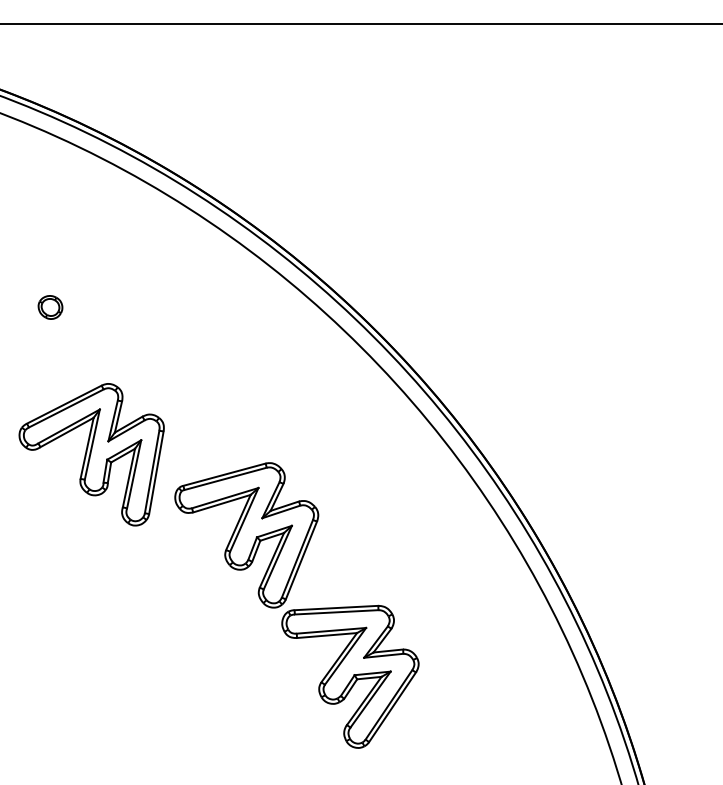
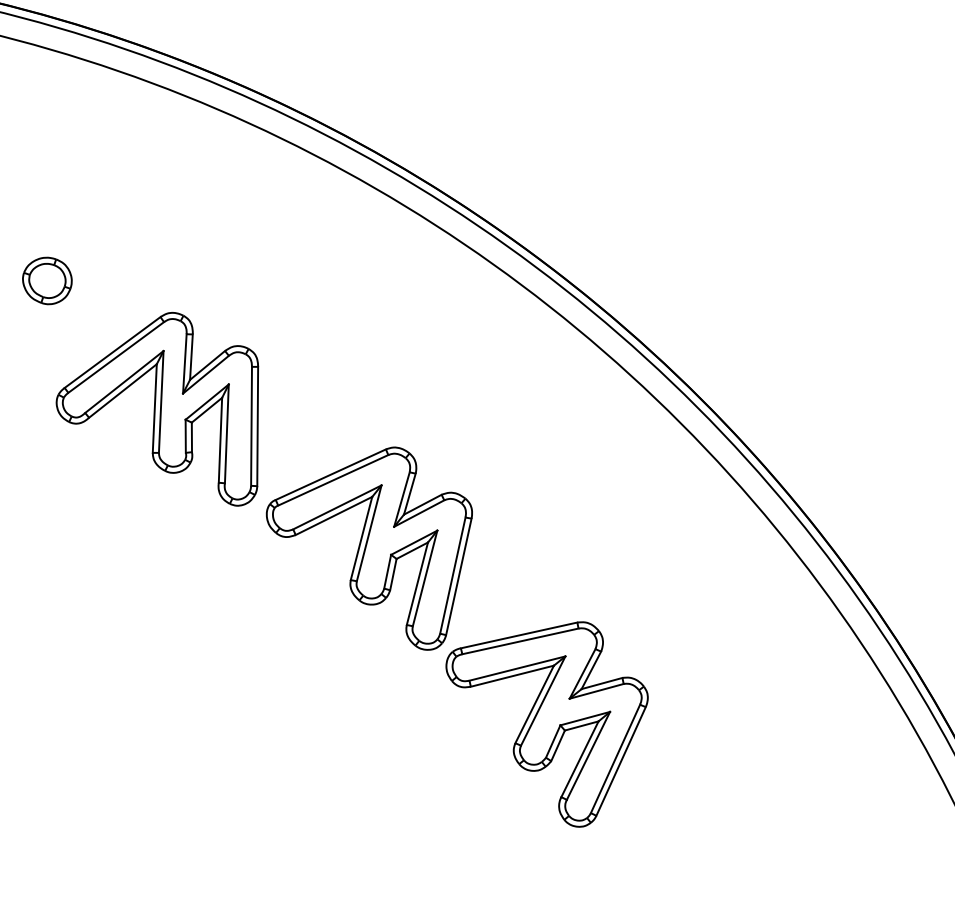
part: (50, 307) -> (47, 281), size x1.43
part: (91, 454) -> (162, 416), moved

